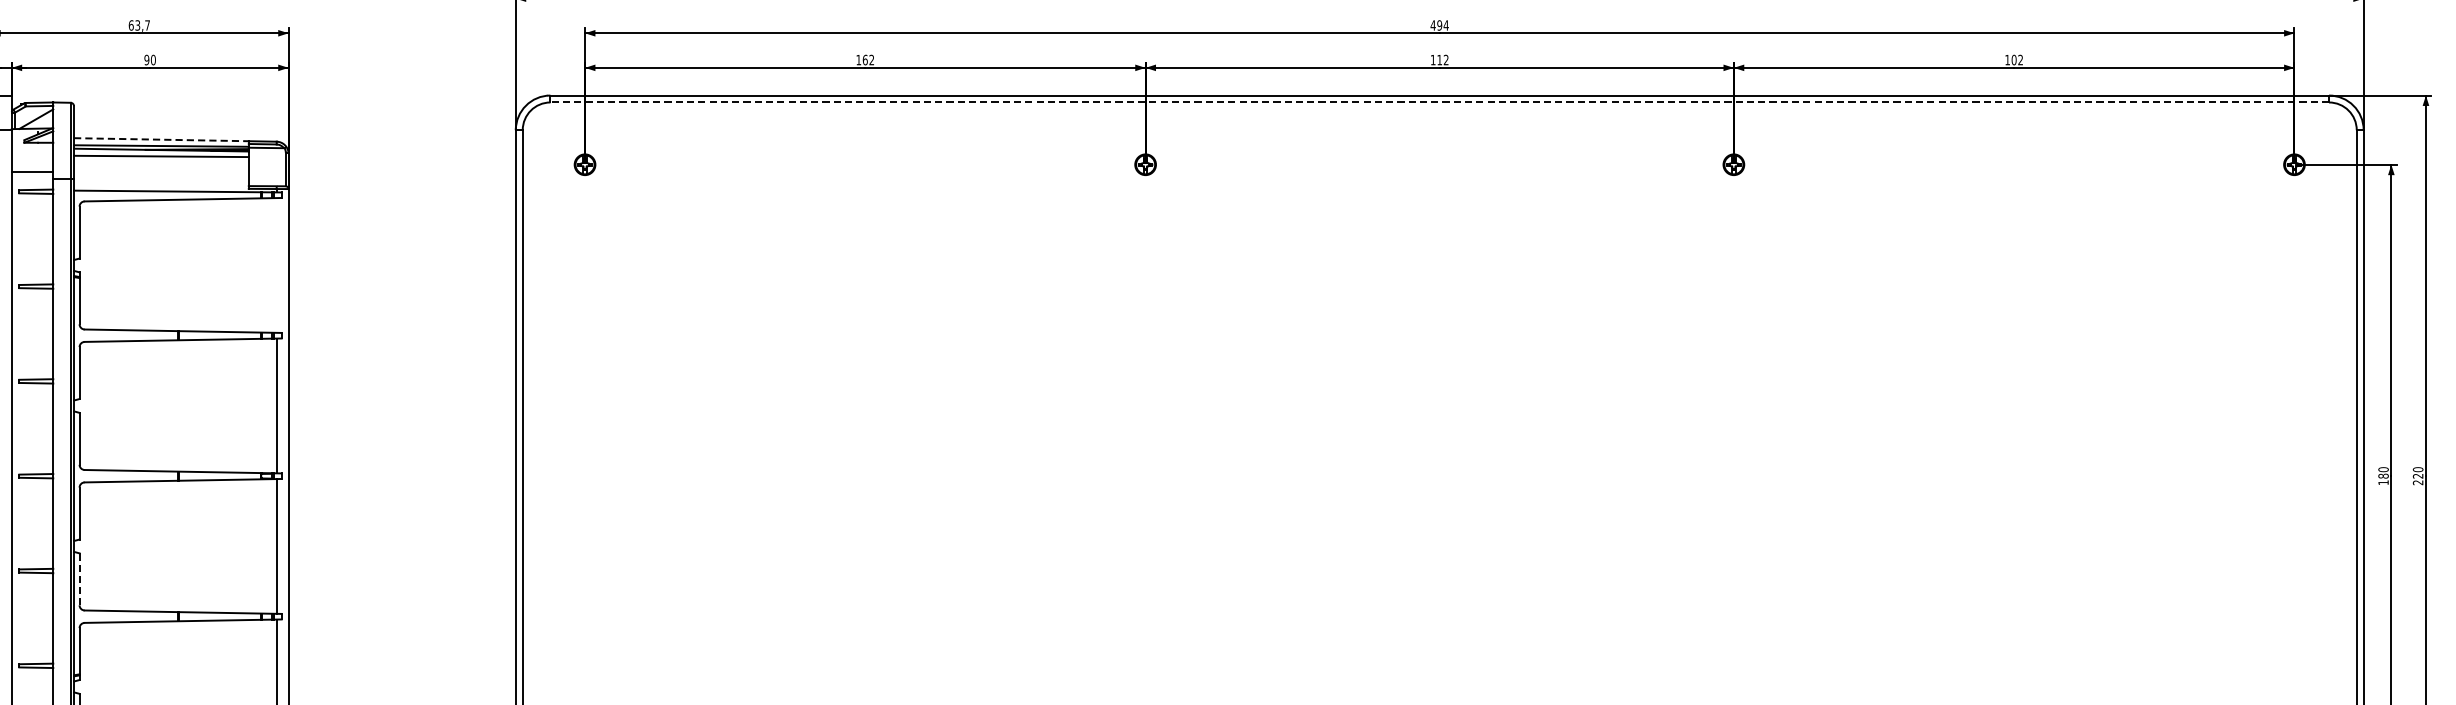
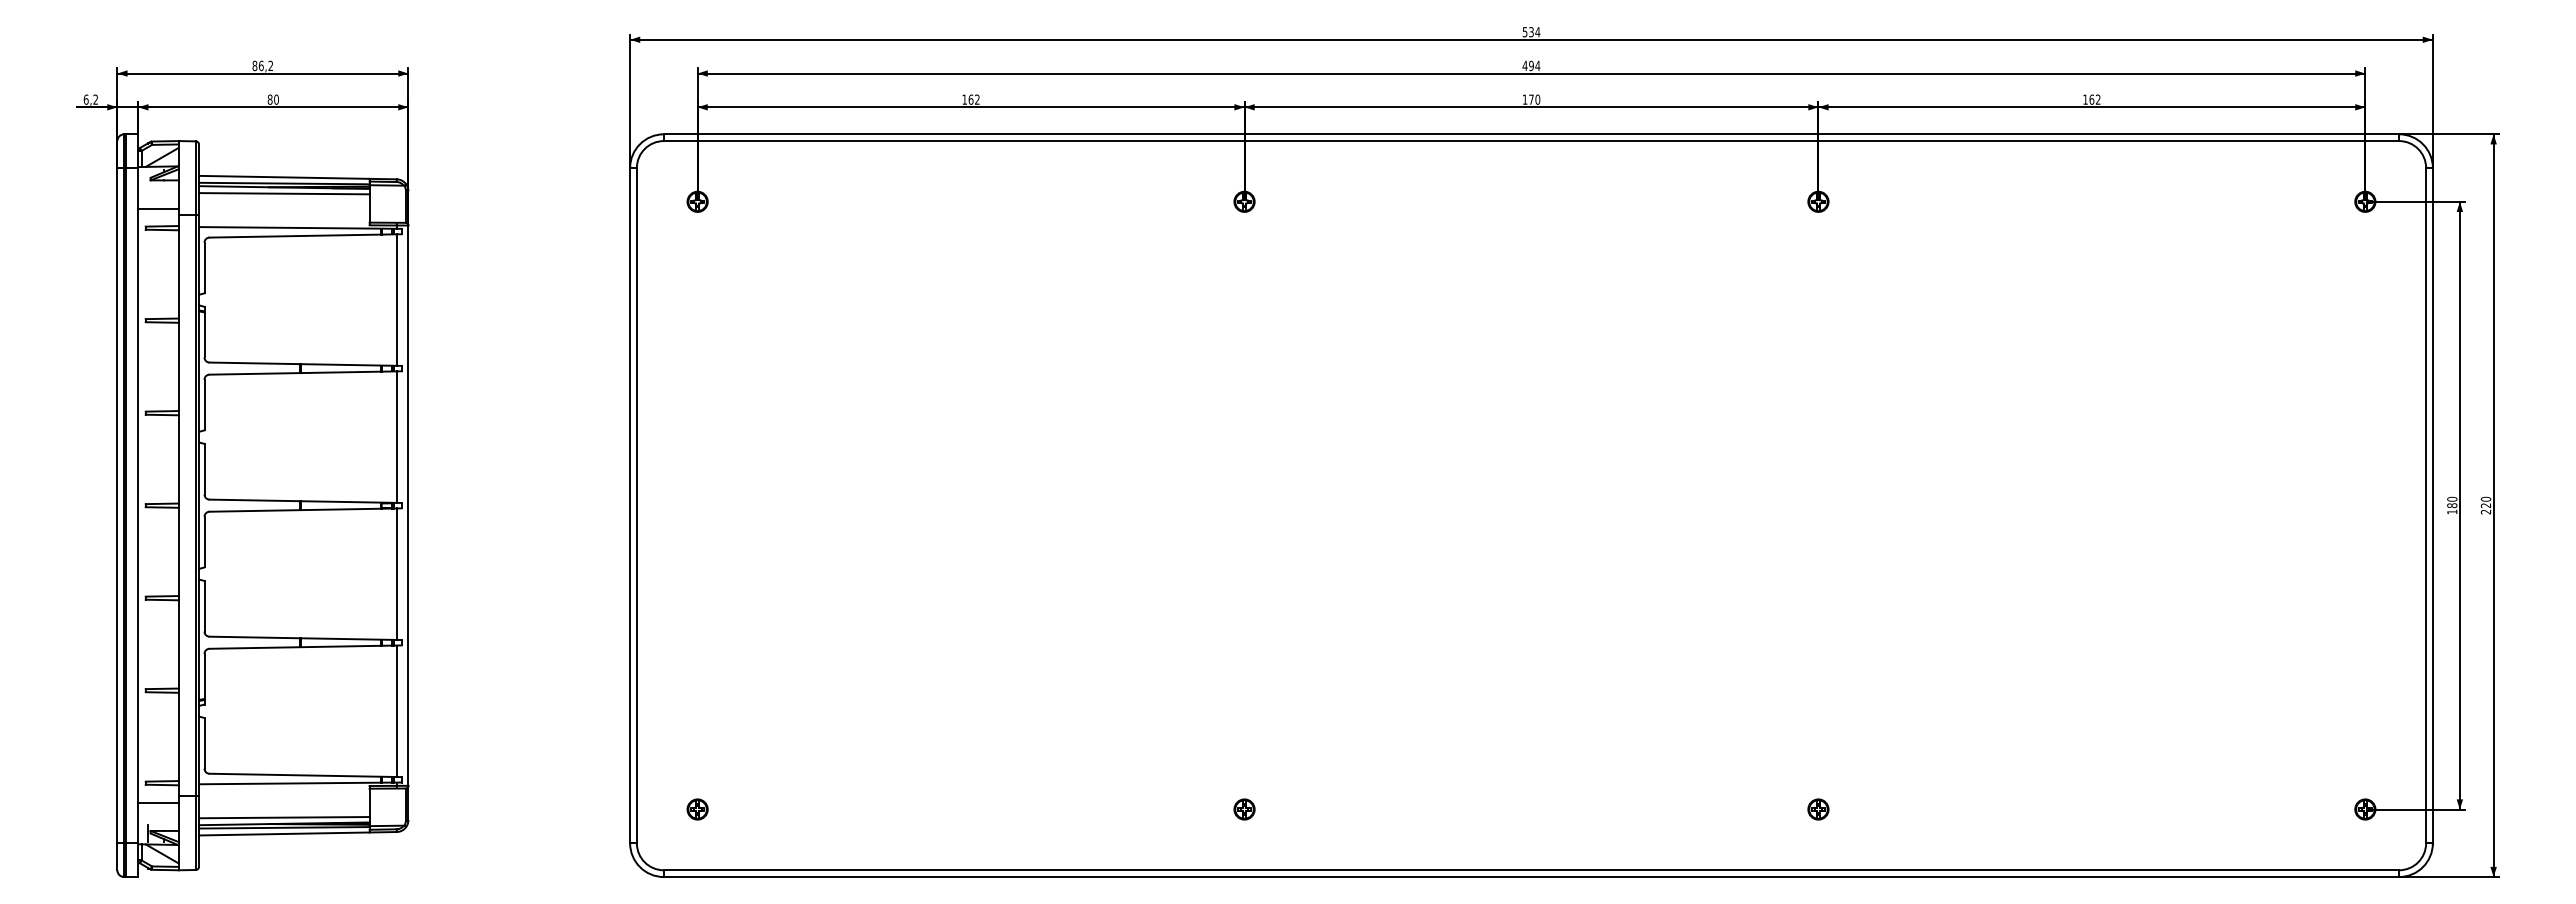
text: (139, 25) -> (262, 65), 63,7 -> 86,2
text: (146, 59) -> (269, 99), 90 -> 80
text: (1442, 59) -> (1534, 99), 112 -> 170
text: (2013, 59) -> (2091, 99), 102 -> 162
line: (1439, 102) -> (1531, 141), dashed -> solid
line: (161, 139) -> (284, 177), dashed -> solid
line: (276, 264) -> (396, 299), added
line: (79, 579) -> (204, 606), dashed -> solid

